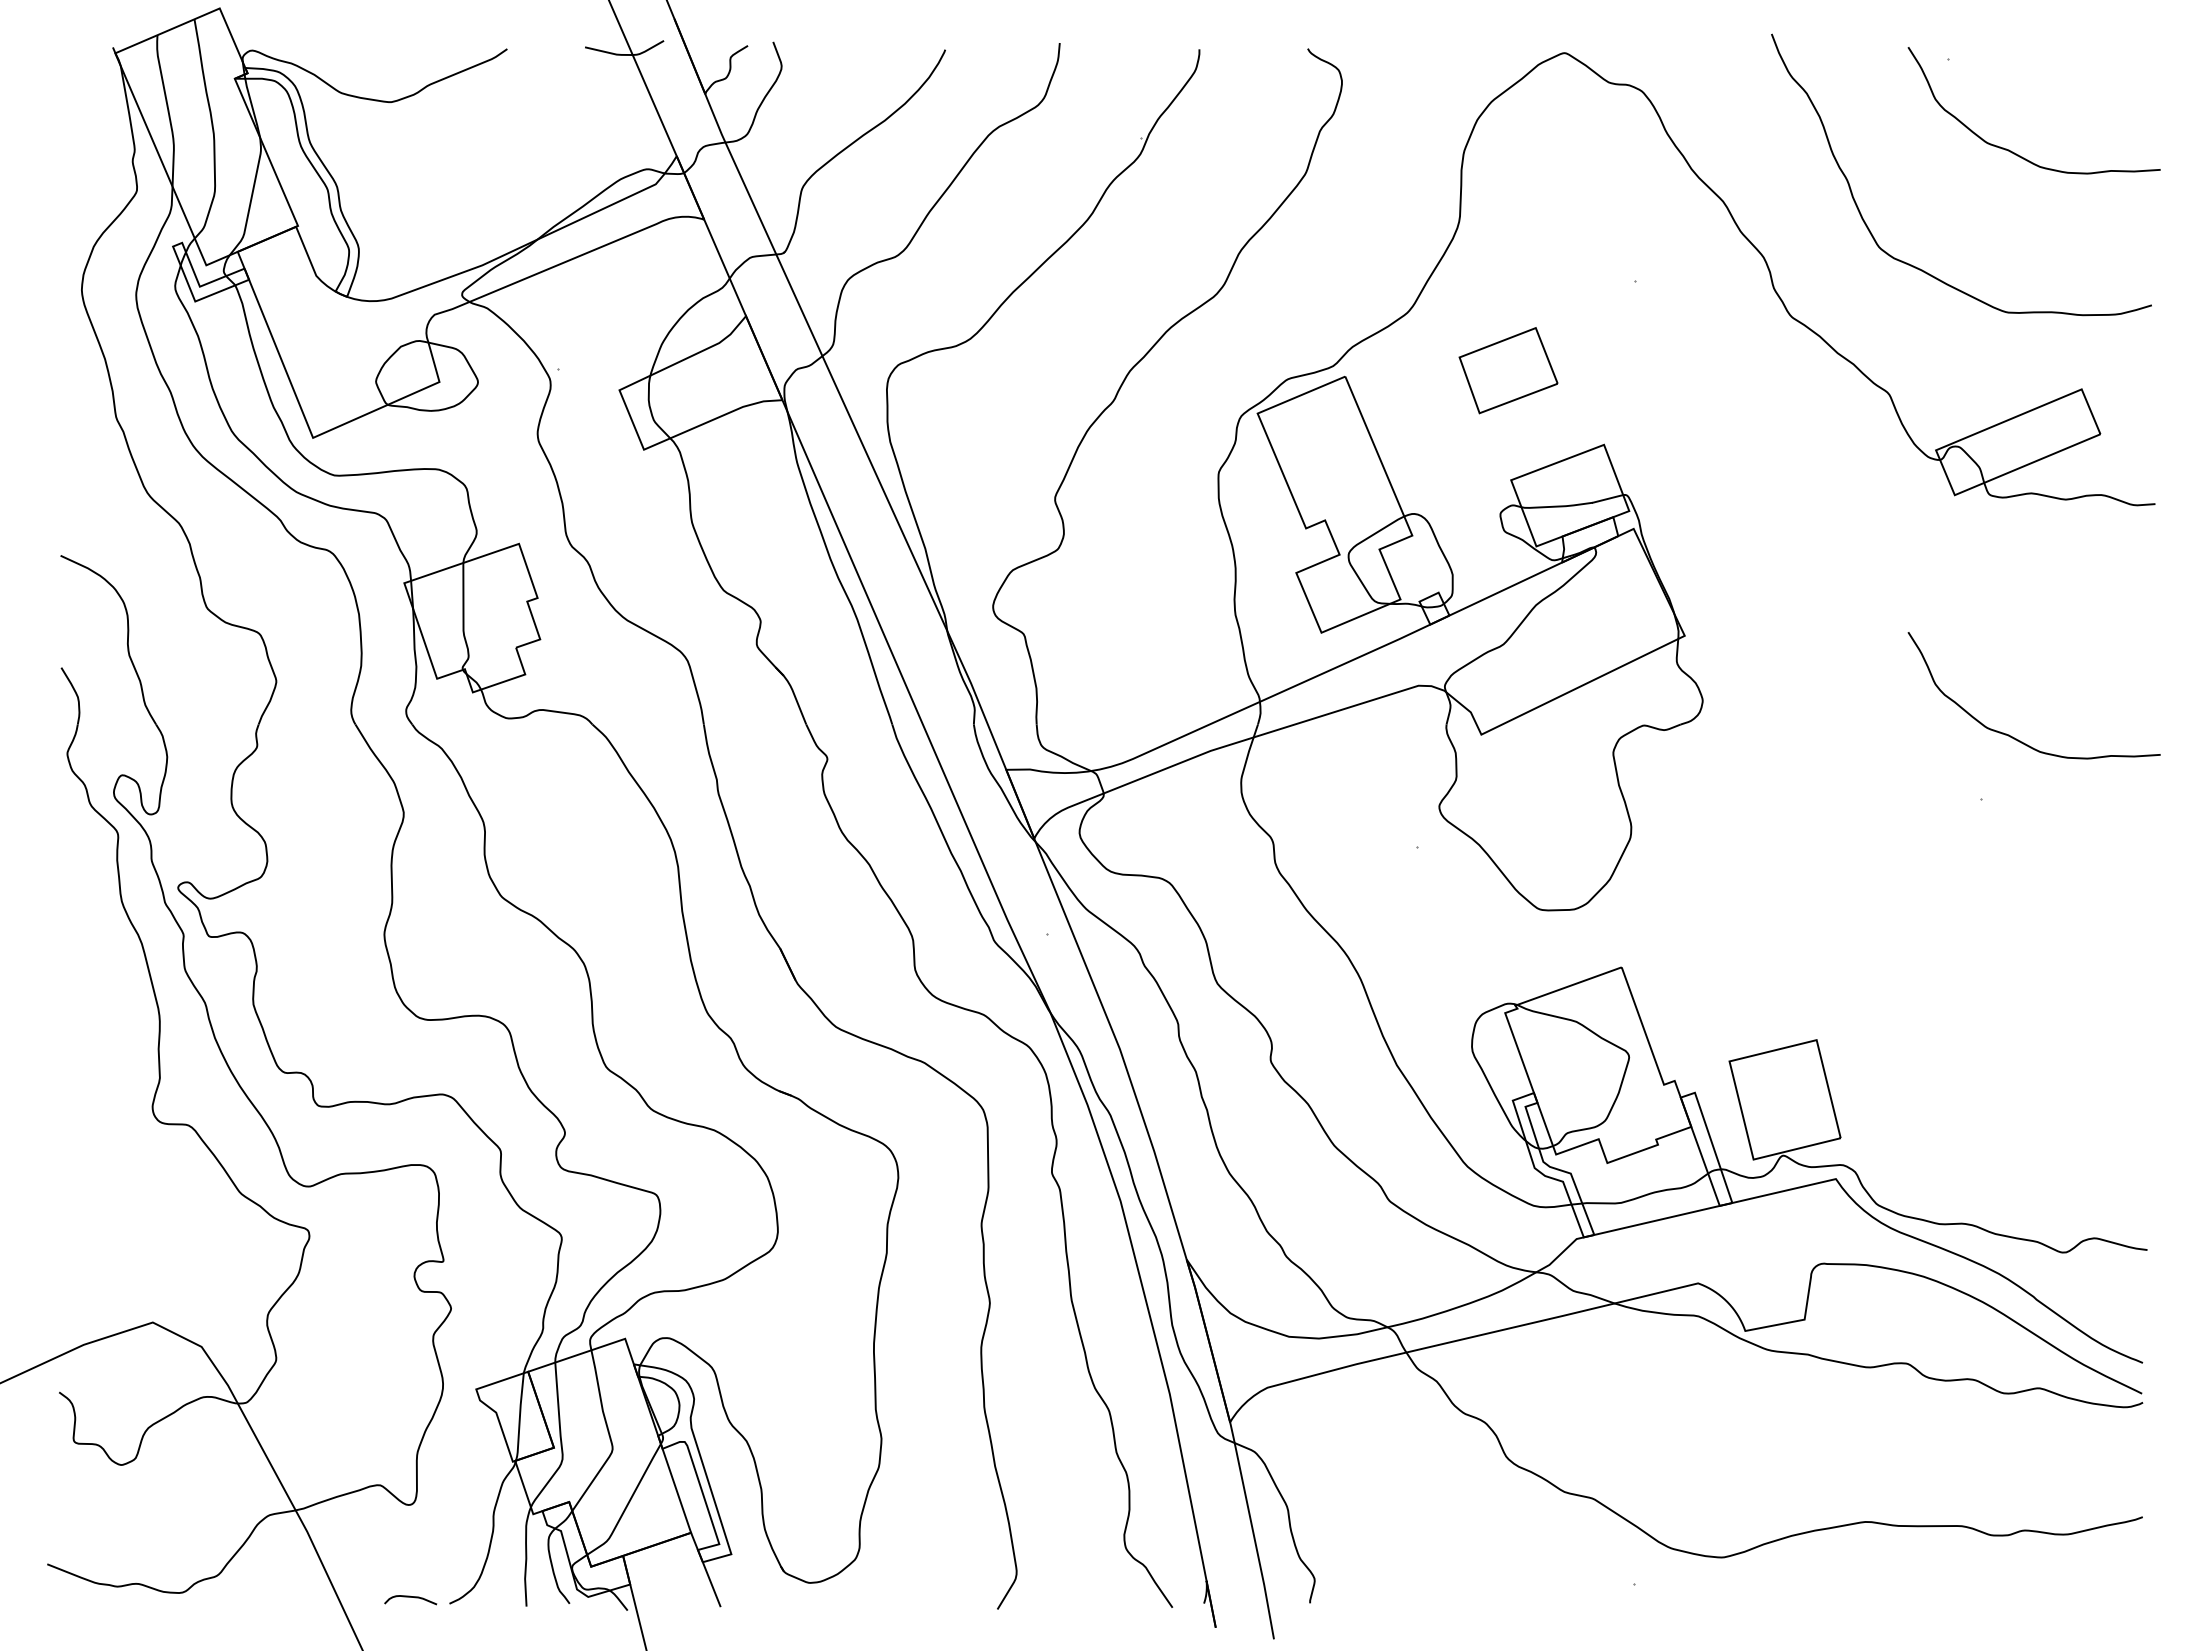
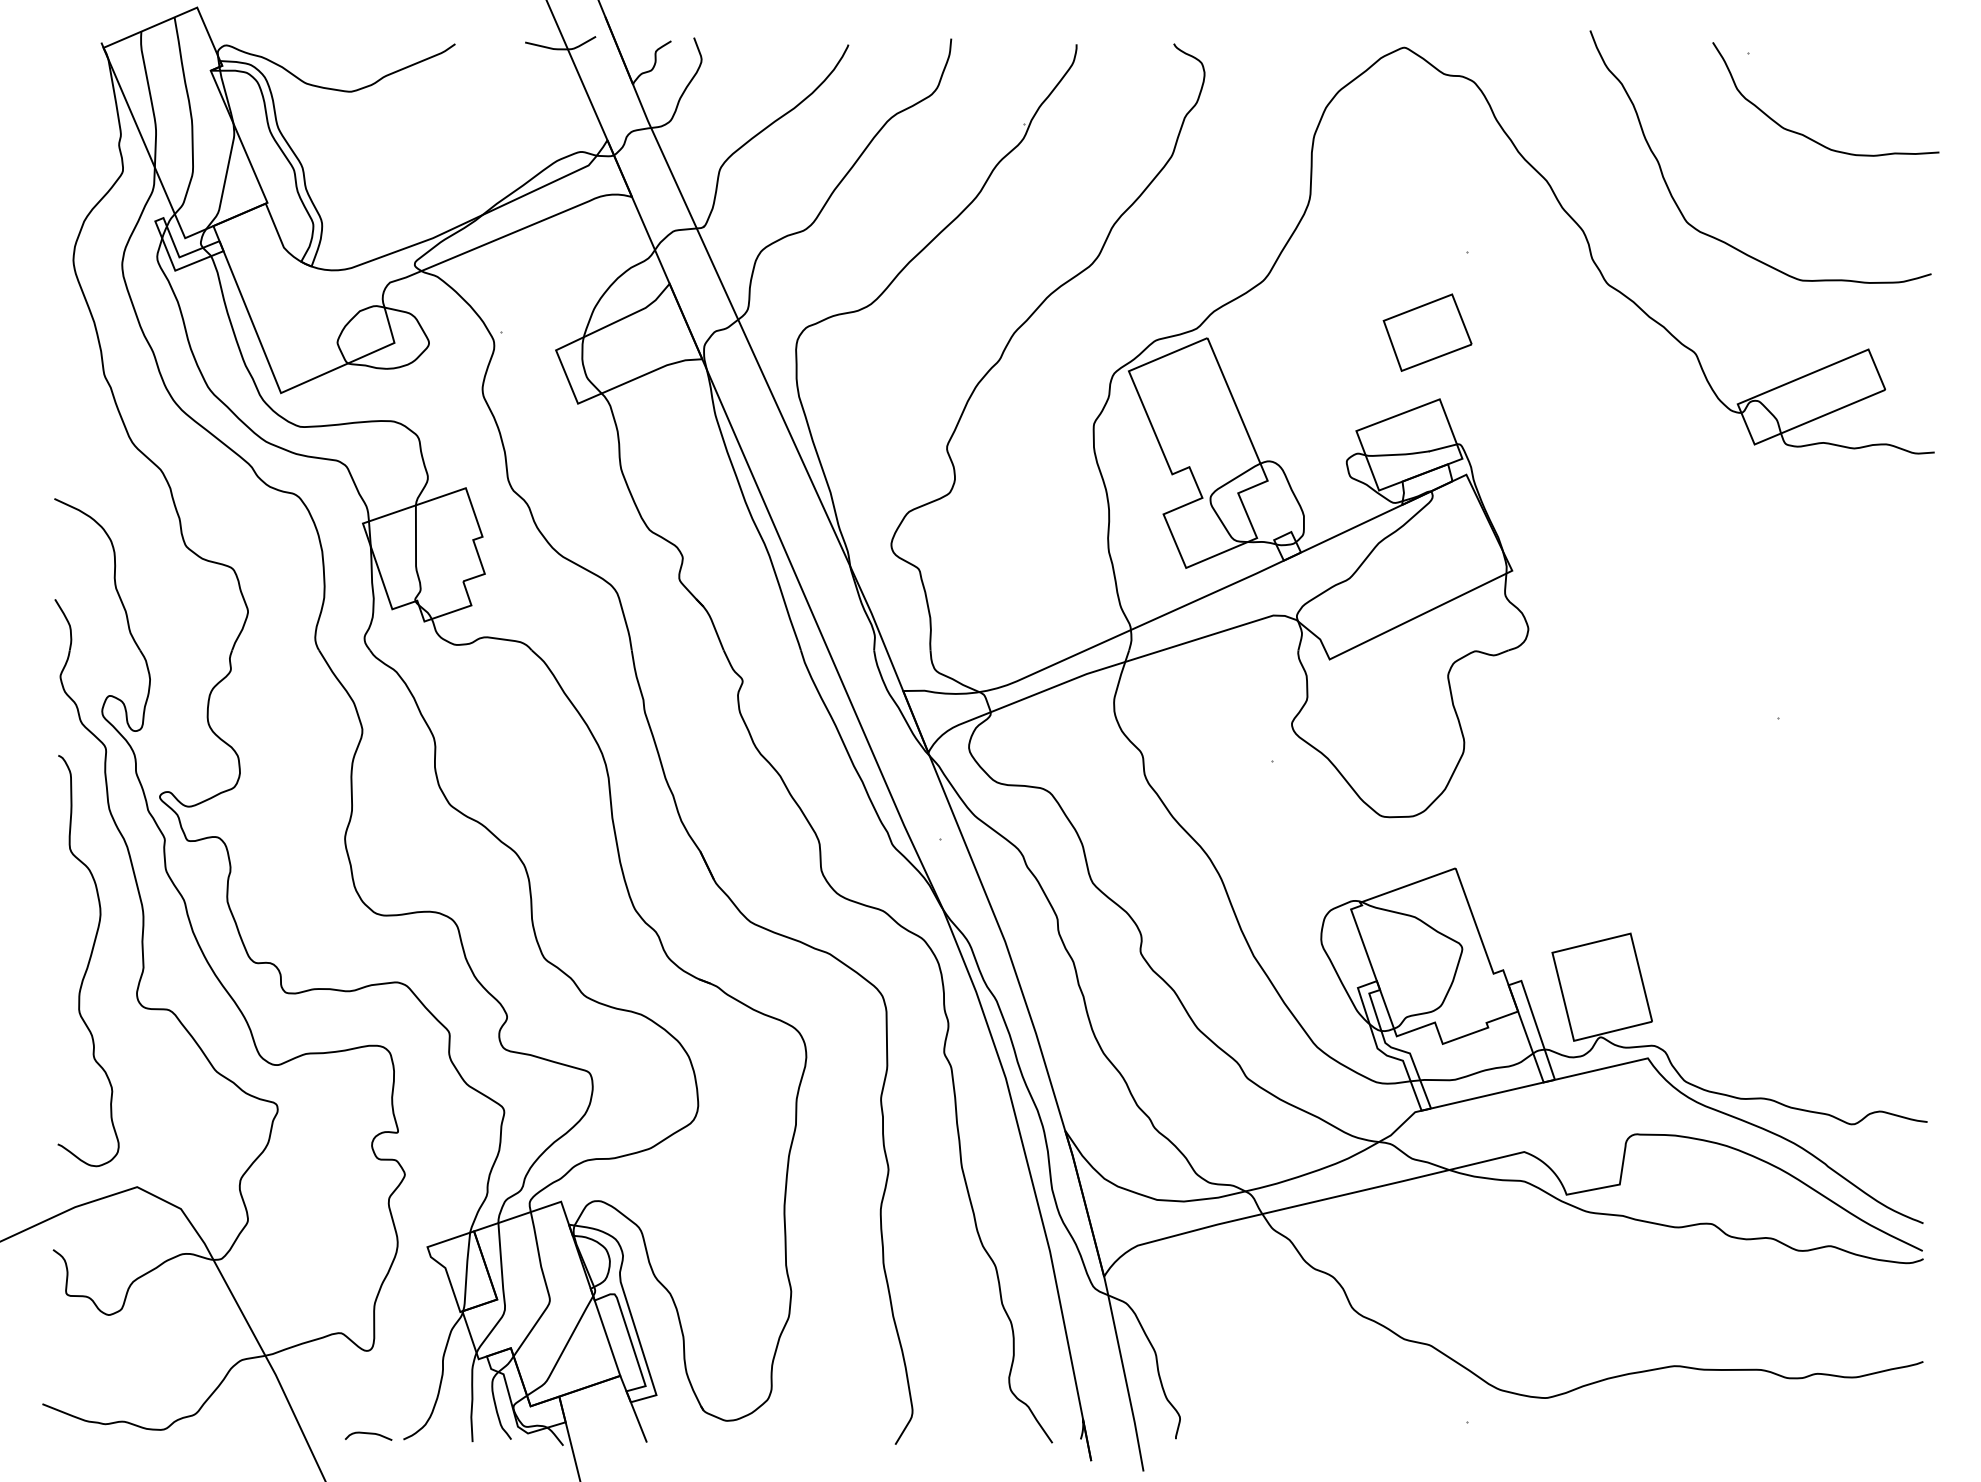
part: (1508, 370) -> (1427, 332), moved
curve: (2009, 734) -> (1803, 659), removed
curve: (98, 1070) -> (88, 960), added

